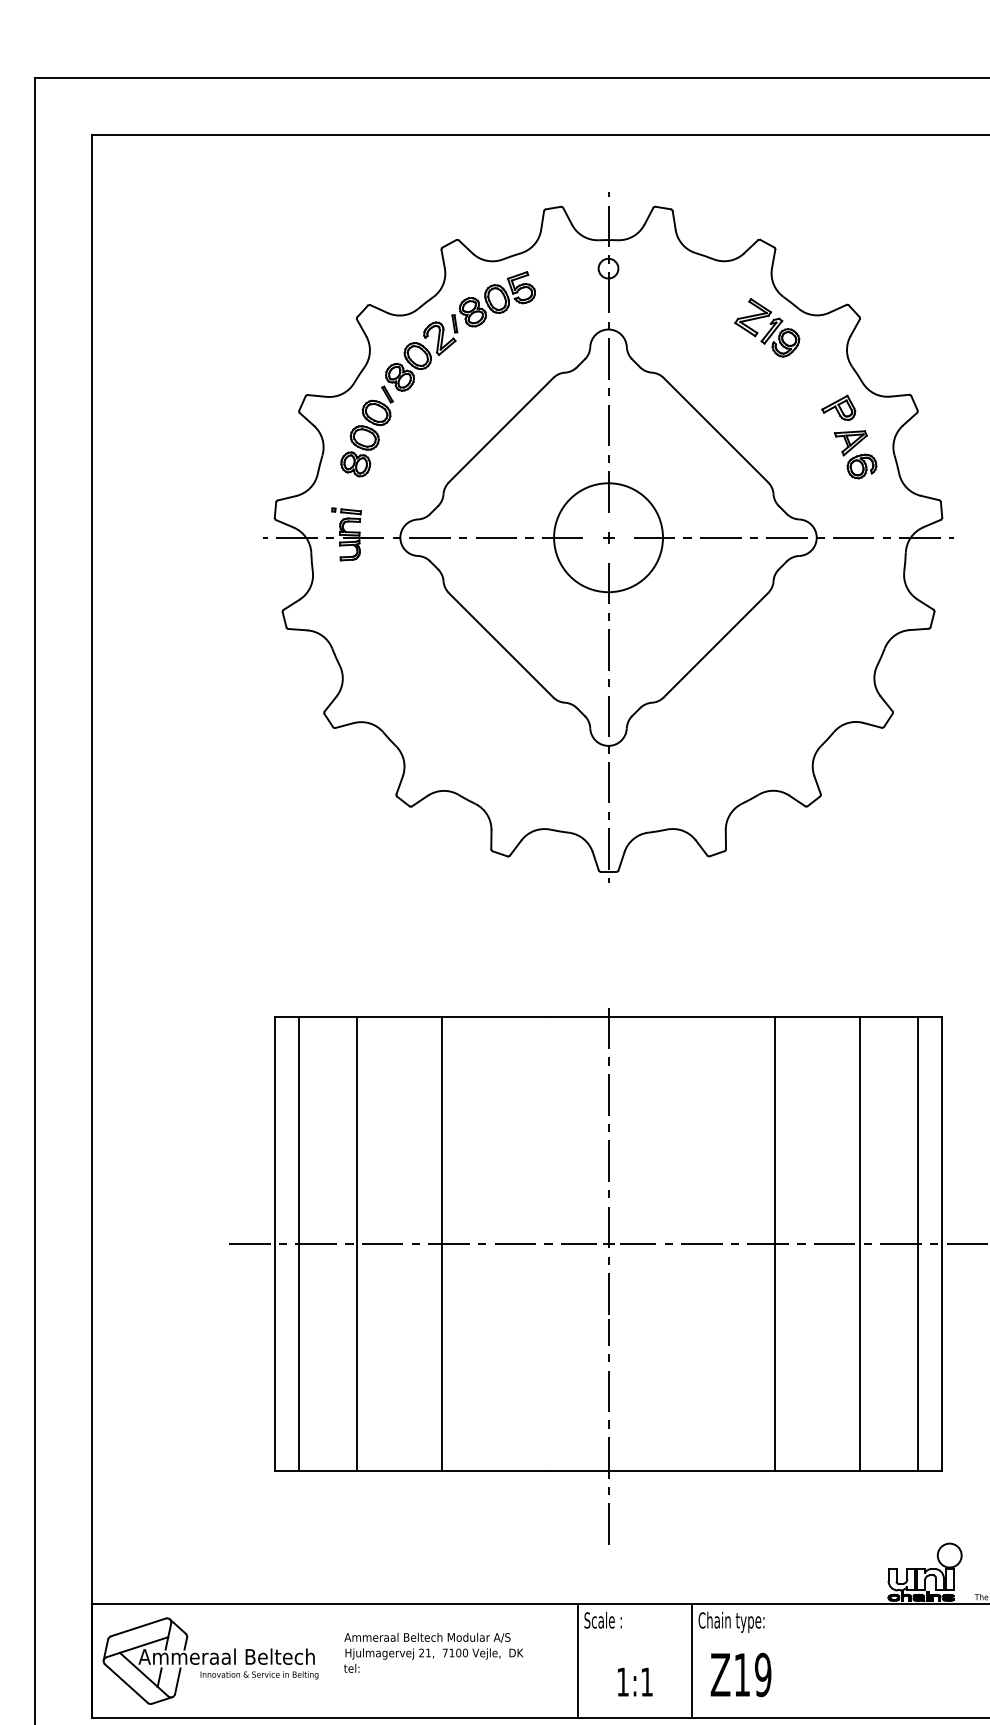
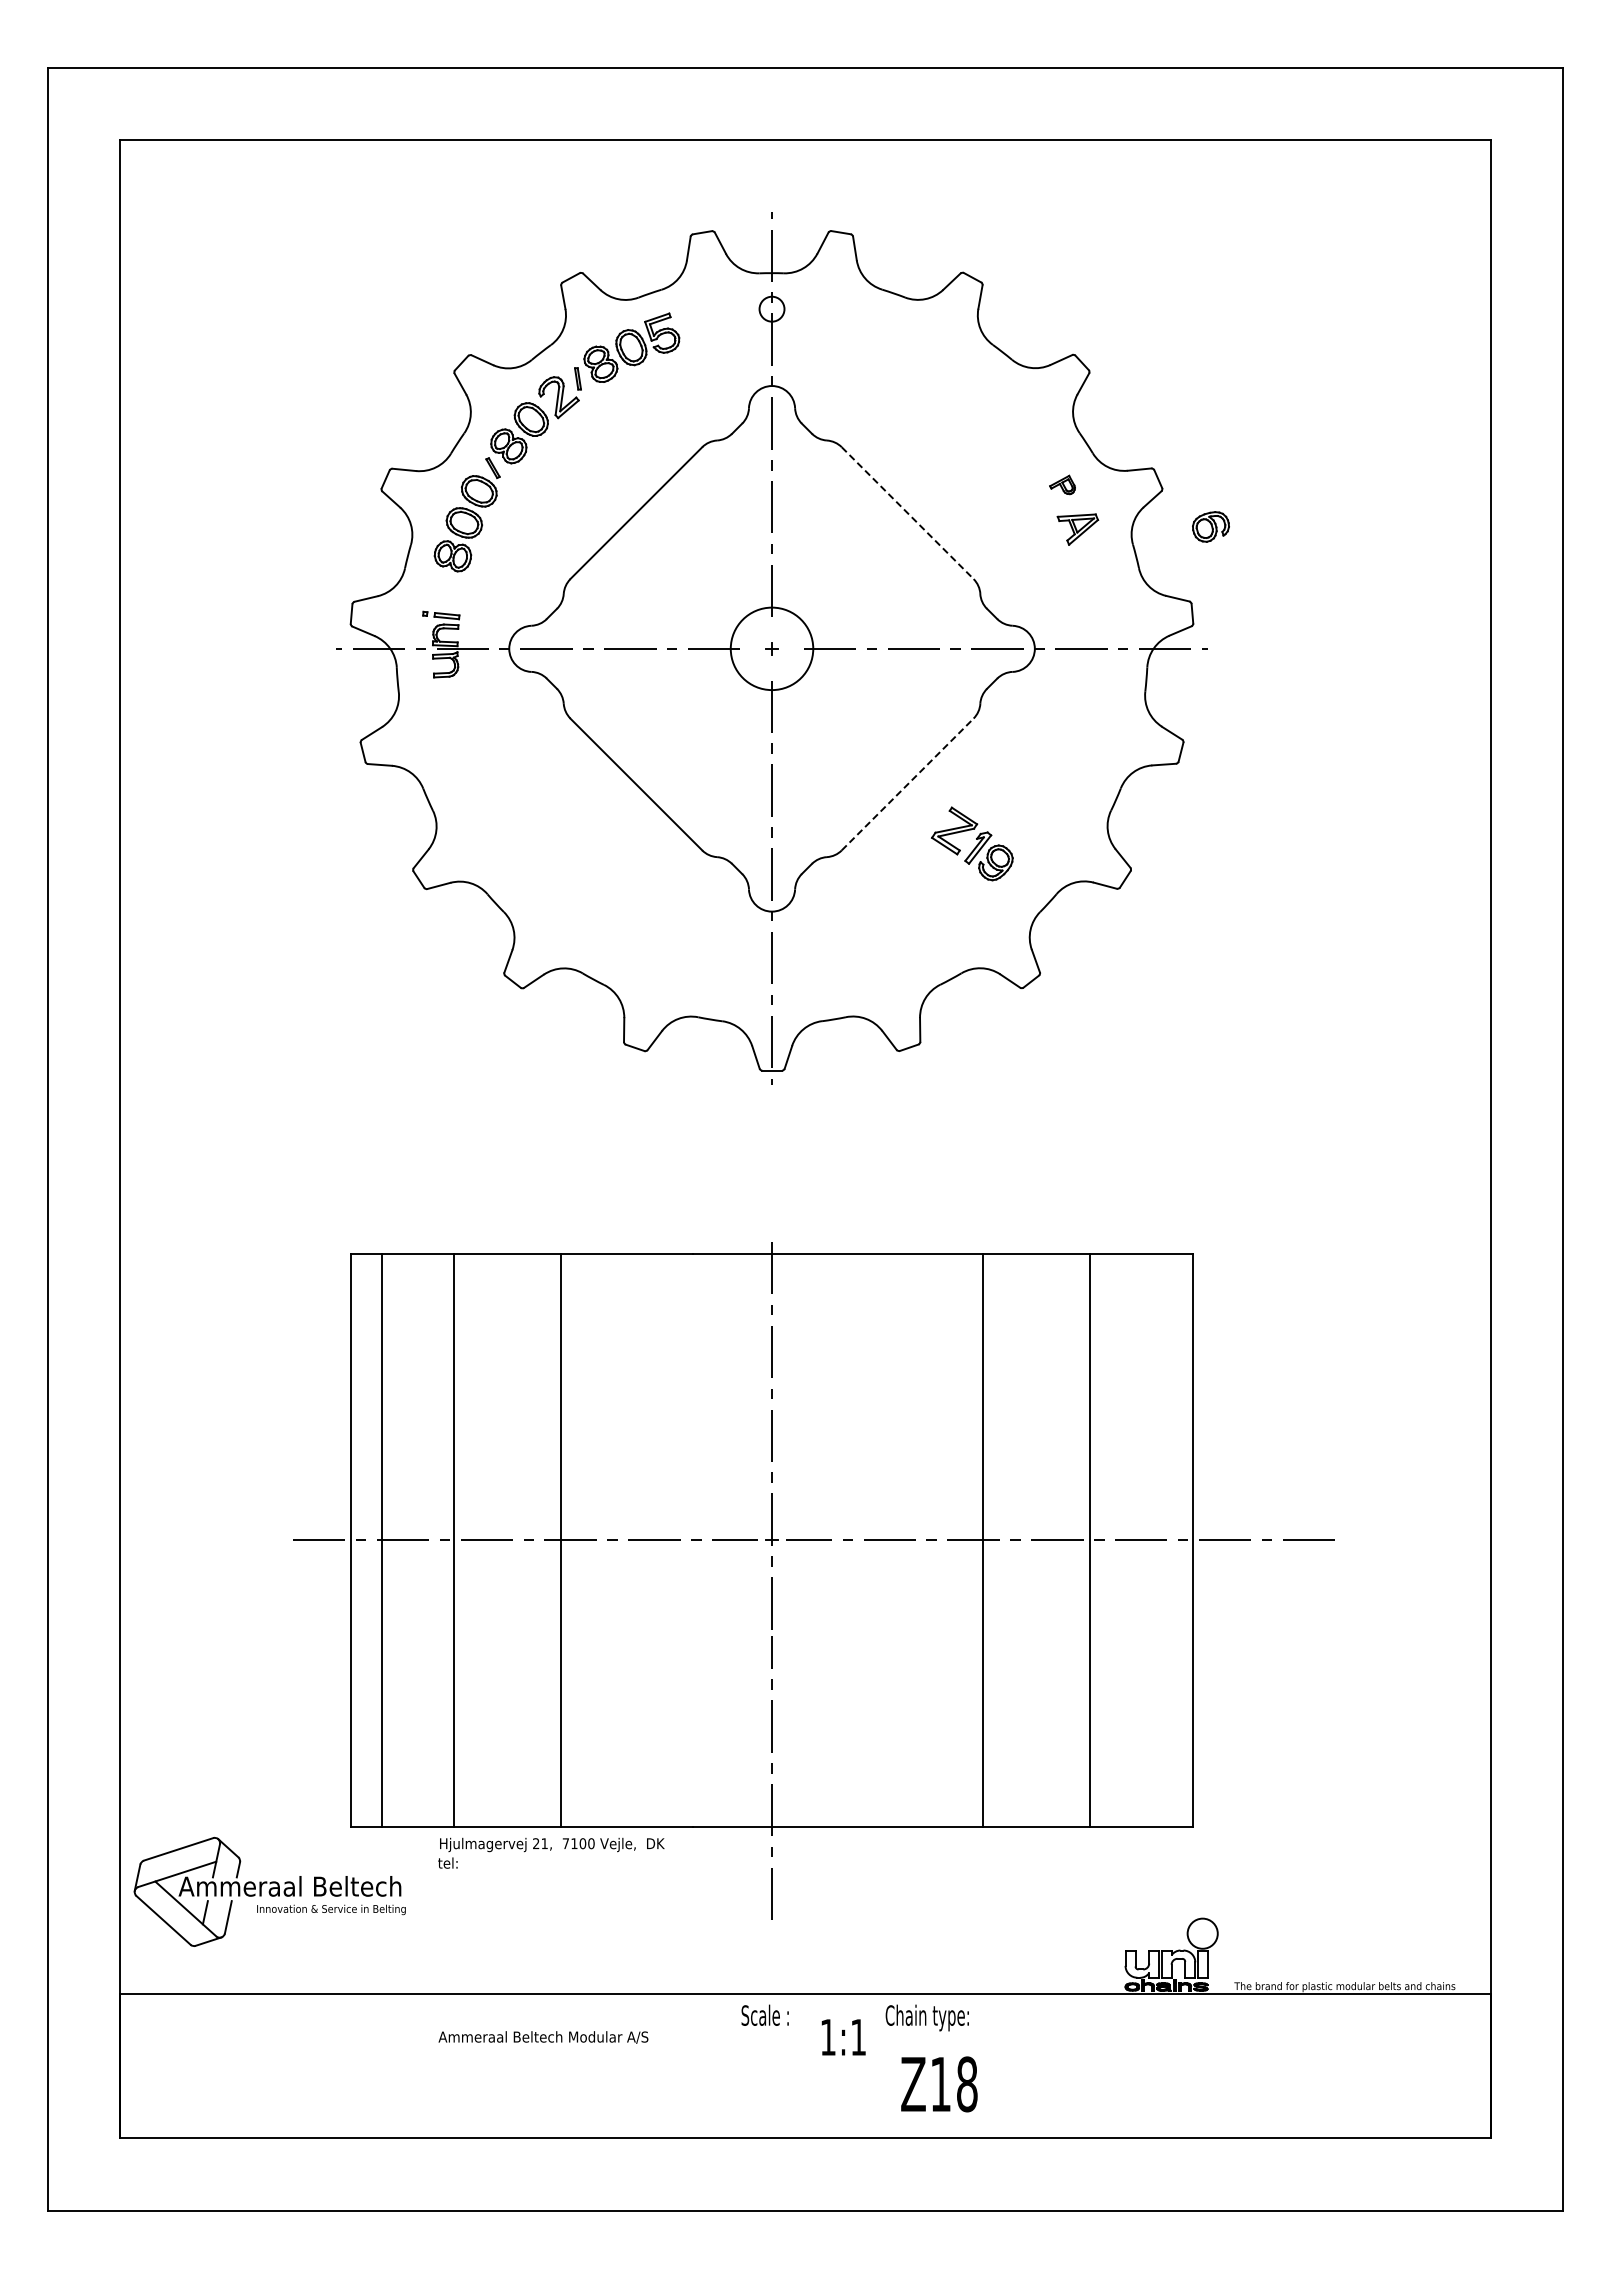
part: (767, 327) -> (972, 843), moved
part: (838, 407) -> (1062, 484), size x0.6
line: (716, 430) -> (908, 513), solid -> dashed
part: (861, 466) -> (1210, 526), moved
circle: (608, 537) -> (771, 648), size x0.6
line: (716, 645) -> (908, 784), solid -> dashed
line: (917, 1244) -> (1162, 1540), removed
text: (433, 1659) -> (551, 1852), moved
part: (210, 1660) -> (269, 1891), moved
line: (578, 1660) -> (733, 2066), removed
line: (692, 1660) -> (877, 2066), removed
text: (762, 1675) -> (966, 2084), Z19 -> Z18
text: (635, 1682) -> (843, 2037), moved

